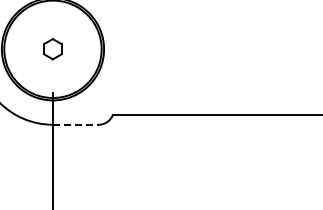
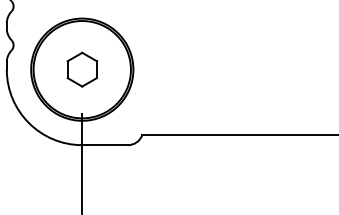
part: (52, 49) -> (81, 69), size x1.67
line: (76, 125) -> (105, 145), dashed -> solid

